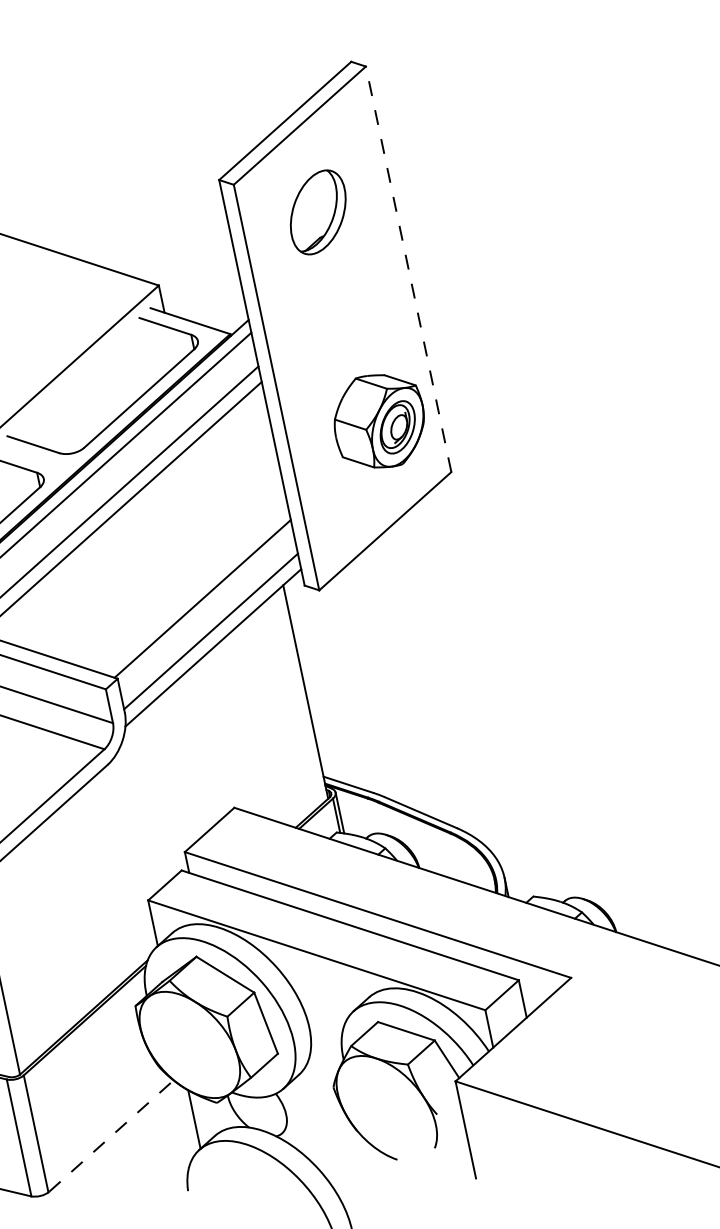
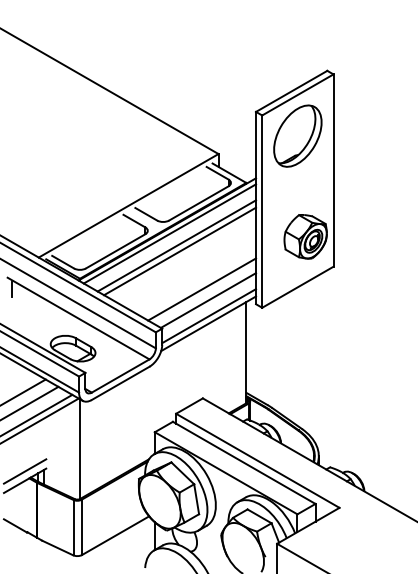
part: (317, 211) -> (297, 135), size x1.67
line: (408, 269) -> (333, 170), dashed -> solid
line: (185, 578) -> (202, 289), added
line: (111, 1135) -> (115, 535), dashed -> solid

